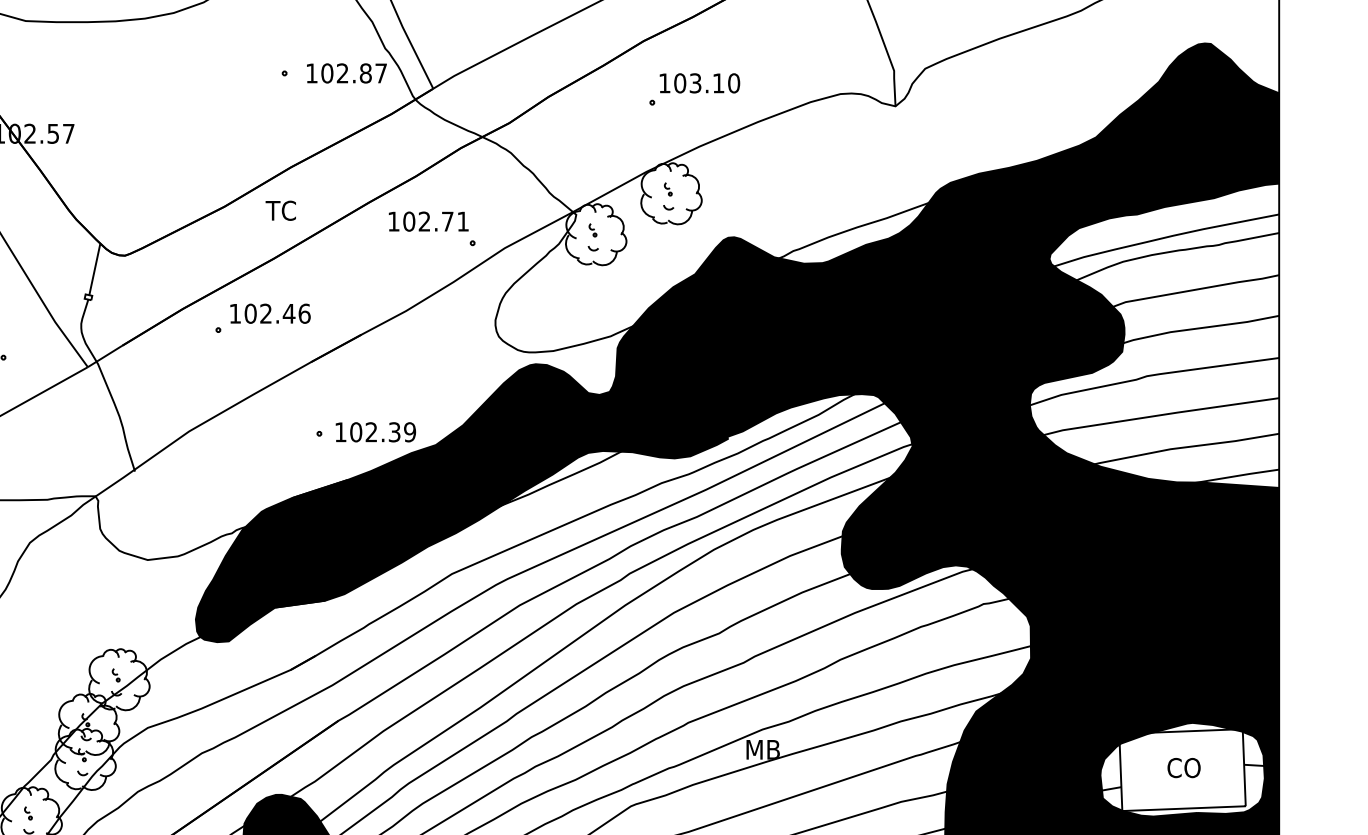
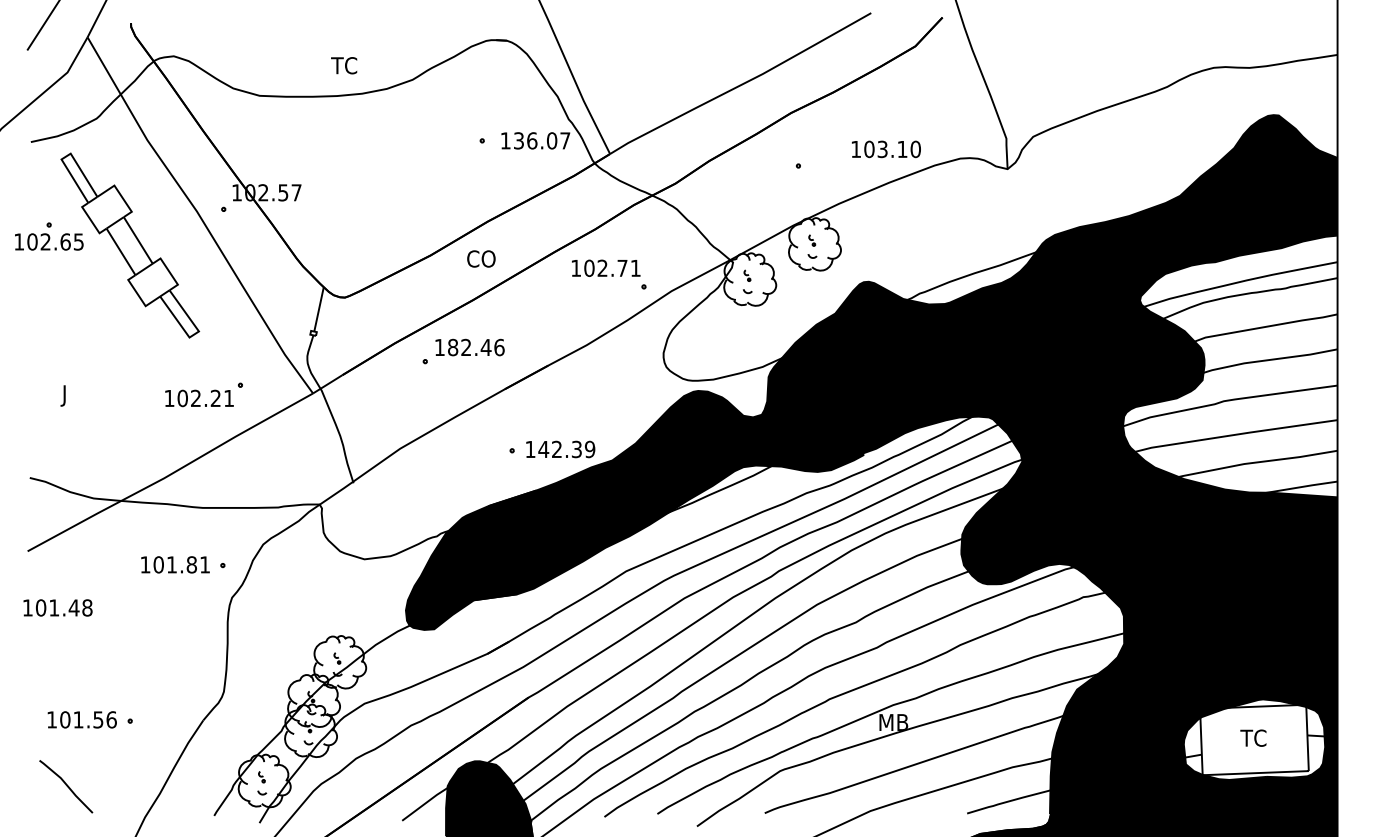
text: (346, 73) -> (535, 140), 102.87 -> 136.07
text: (700, 83) -> (886, 149), moved
text: (282, 210) -> (480, 258), TC -> CO
text: (250, 313) -> (452, 347), 102.46 -> 182.46
text: (355, 432) -> (543, 449), 102.39 -> 142.39
text: (1183, 767) -> (1255, 737), CO -> TC

